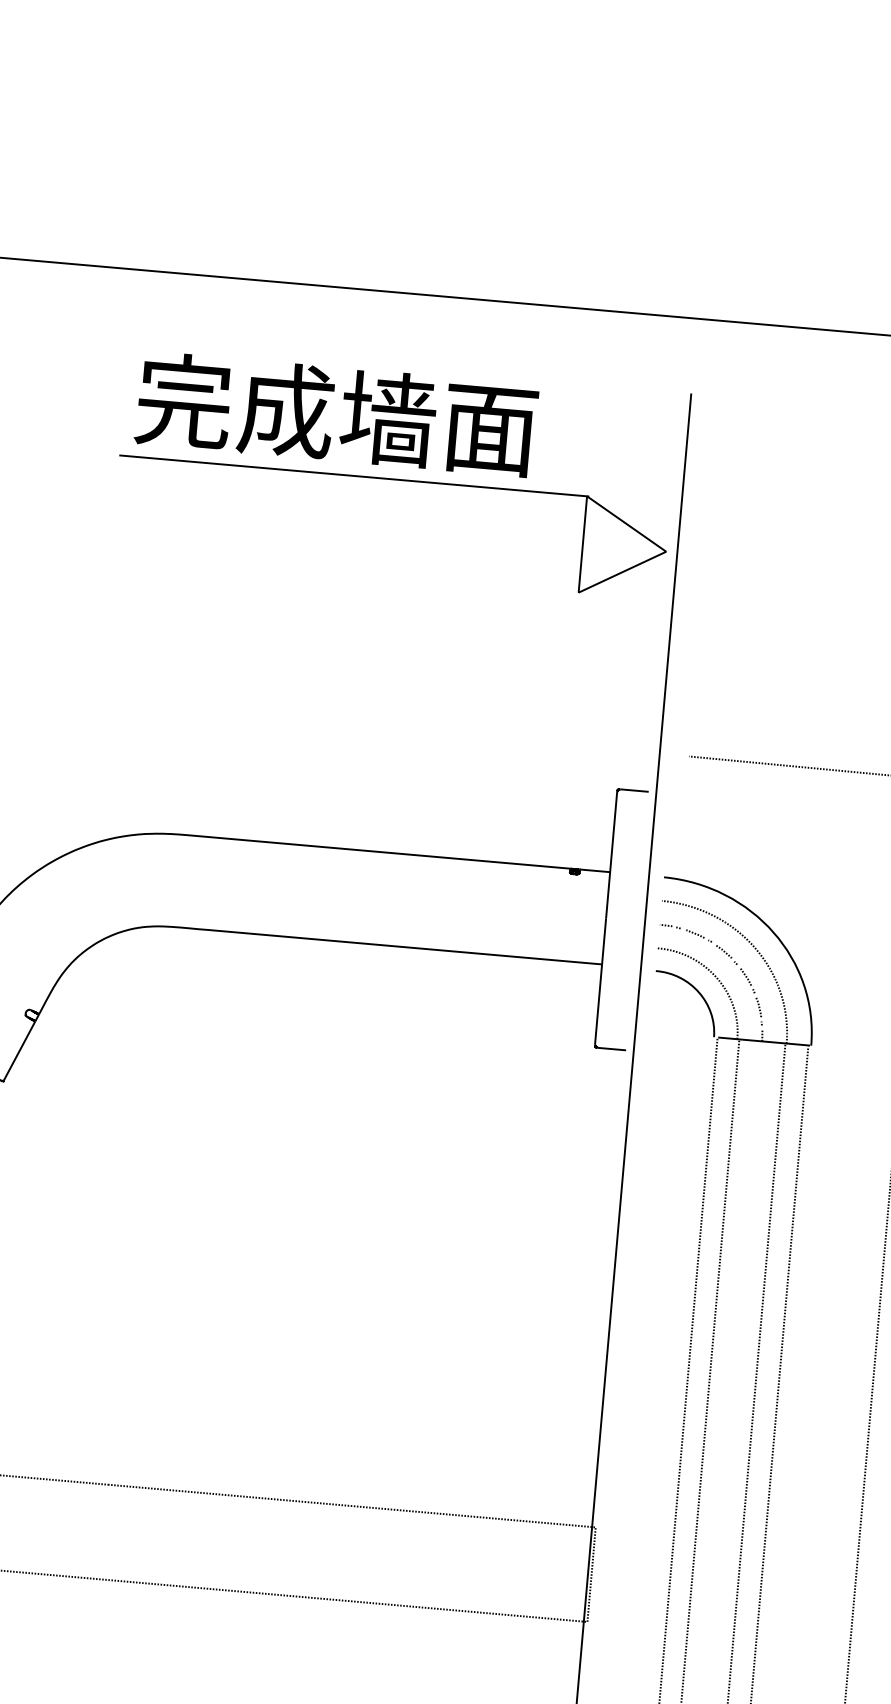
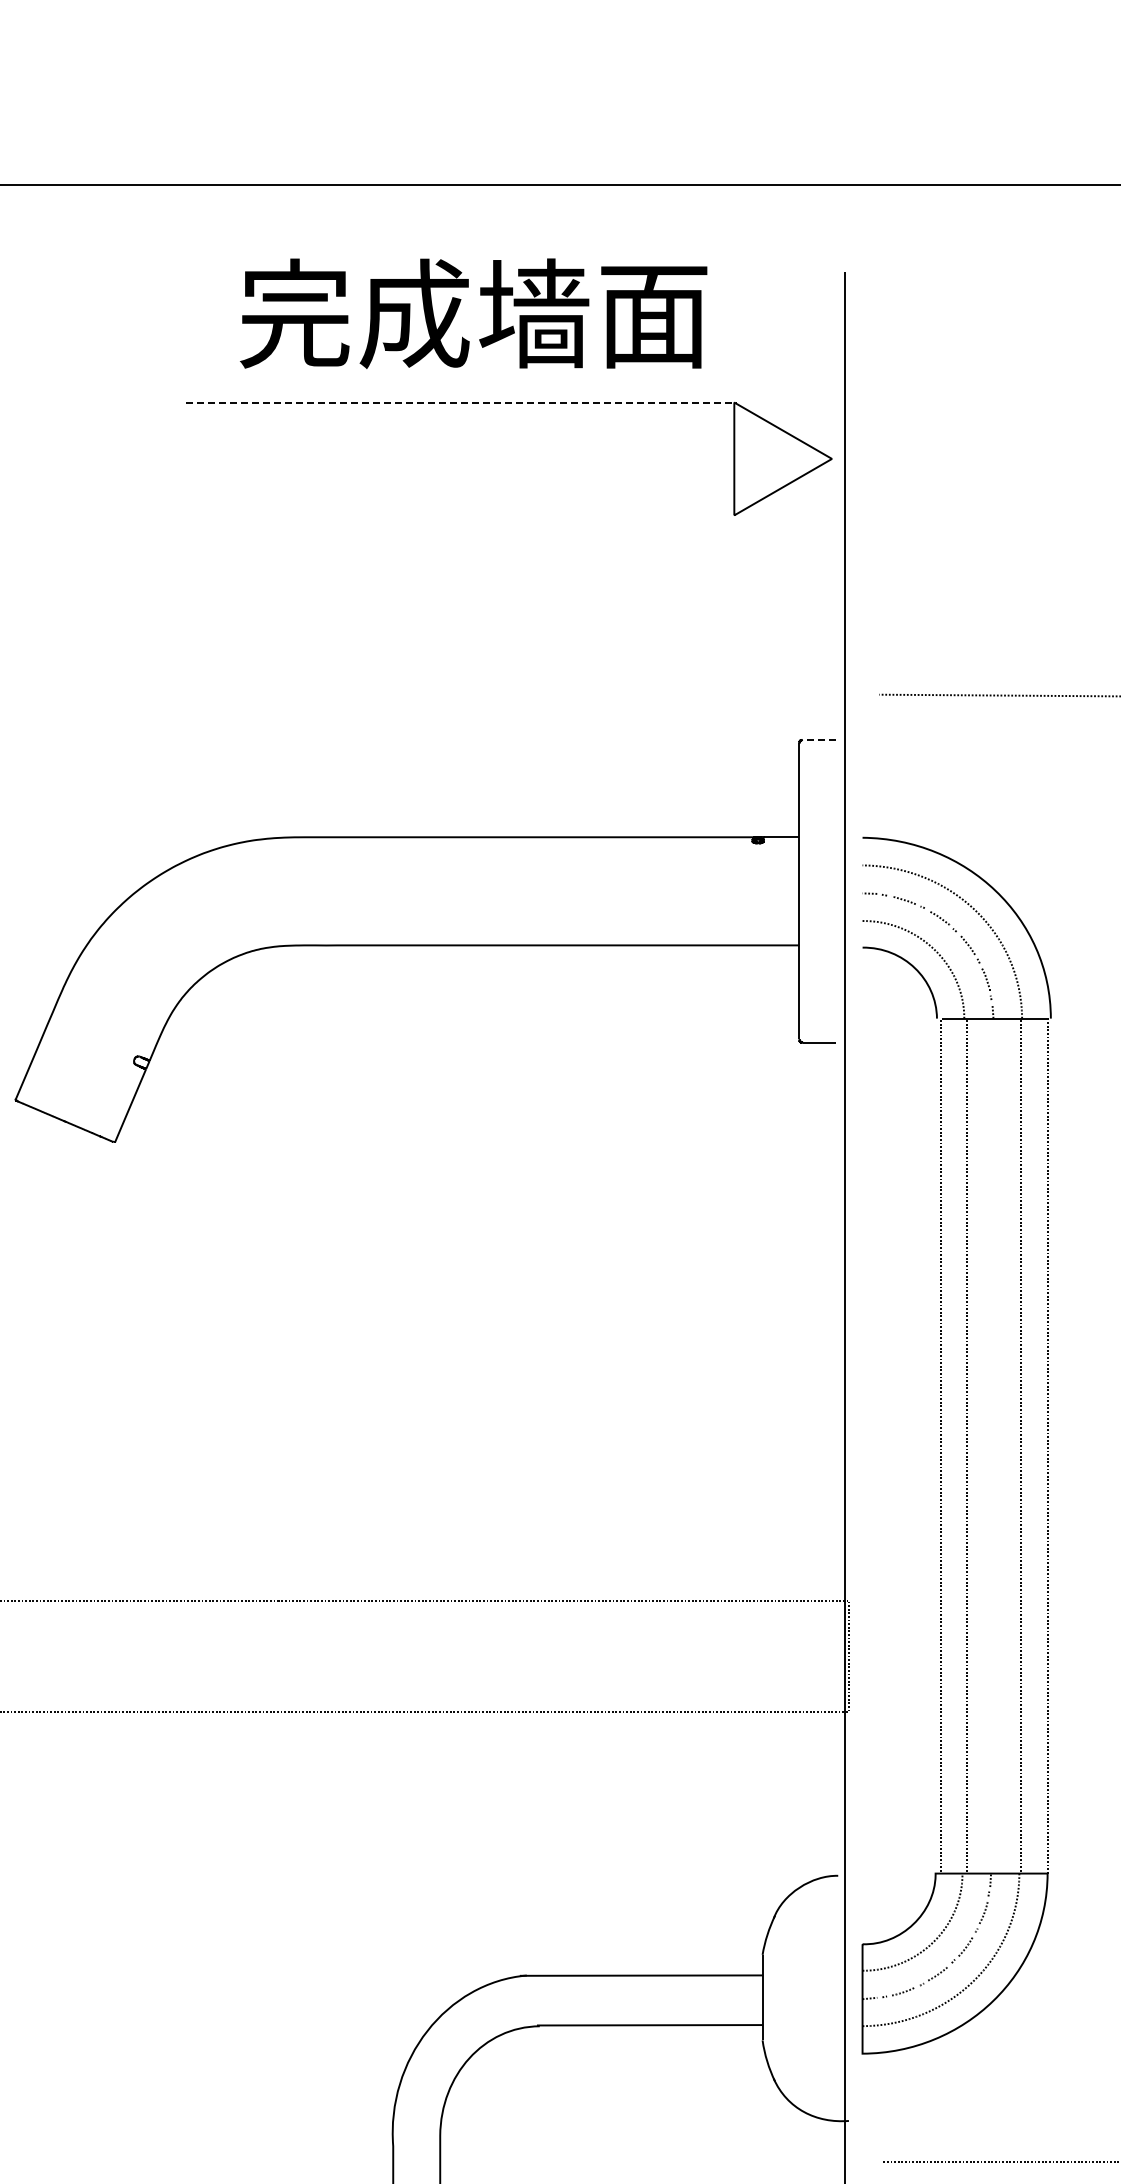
text: (336, 414) -> (473, 313), moved
line: (354, 475) -> (461, 402), solid -> dashed
line: (634, 790) -> (819, 739), solid -> dashed

